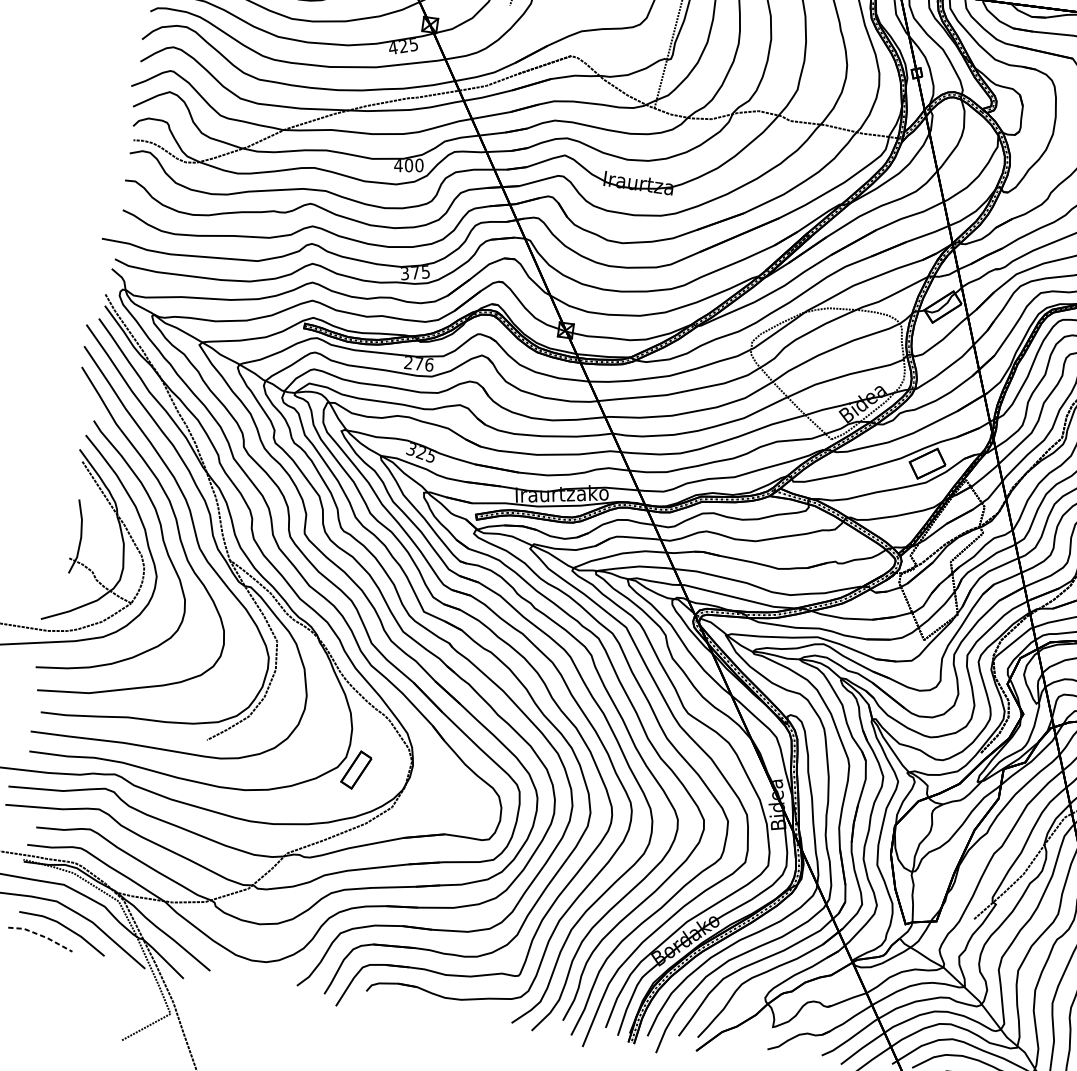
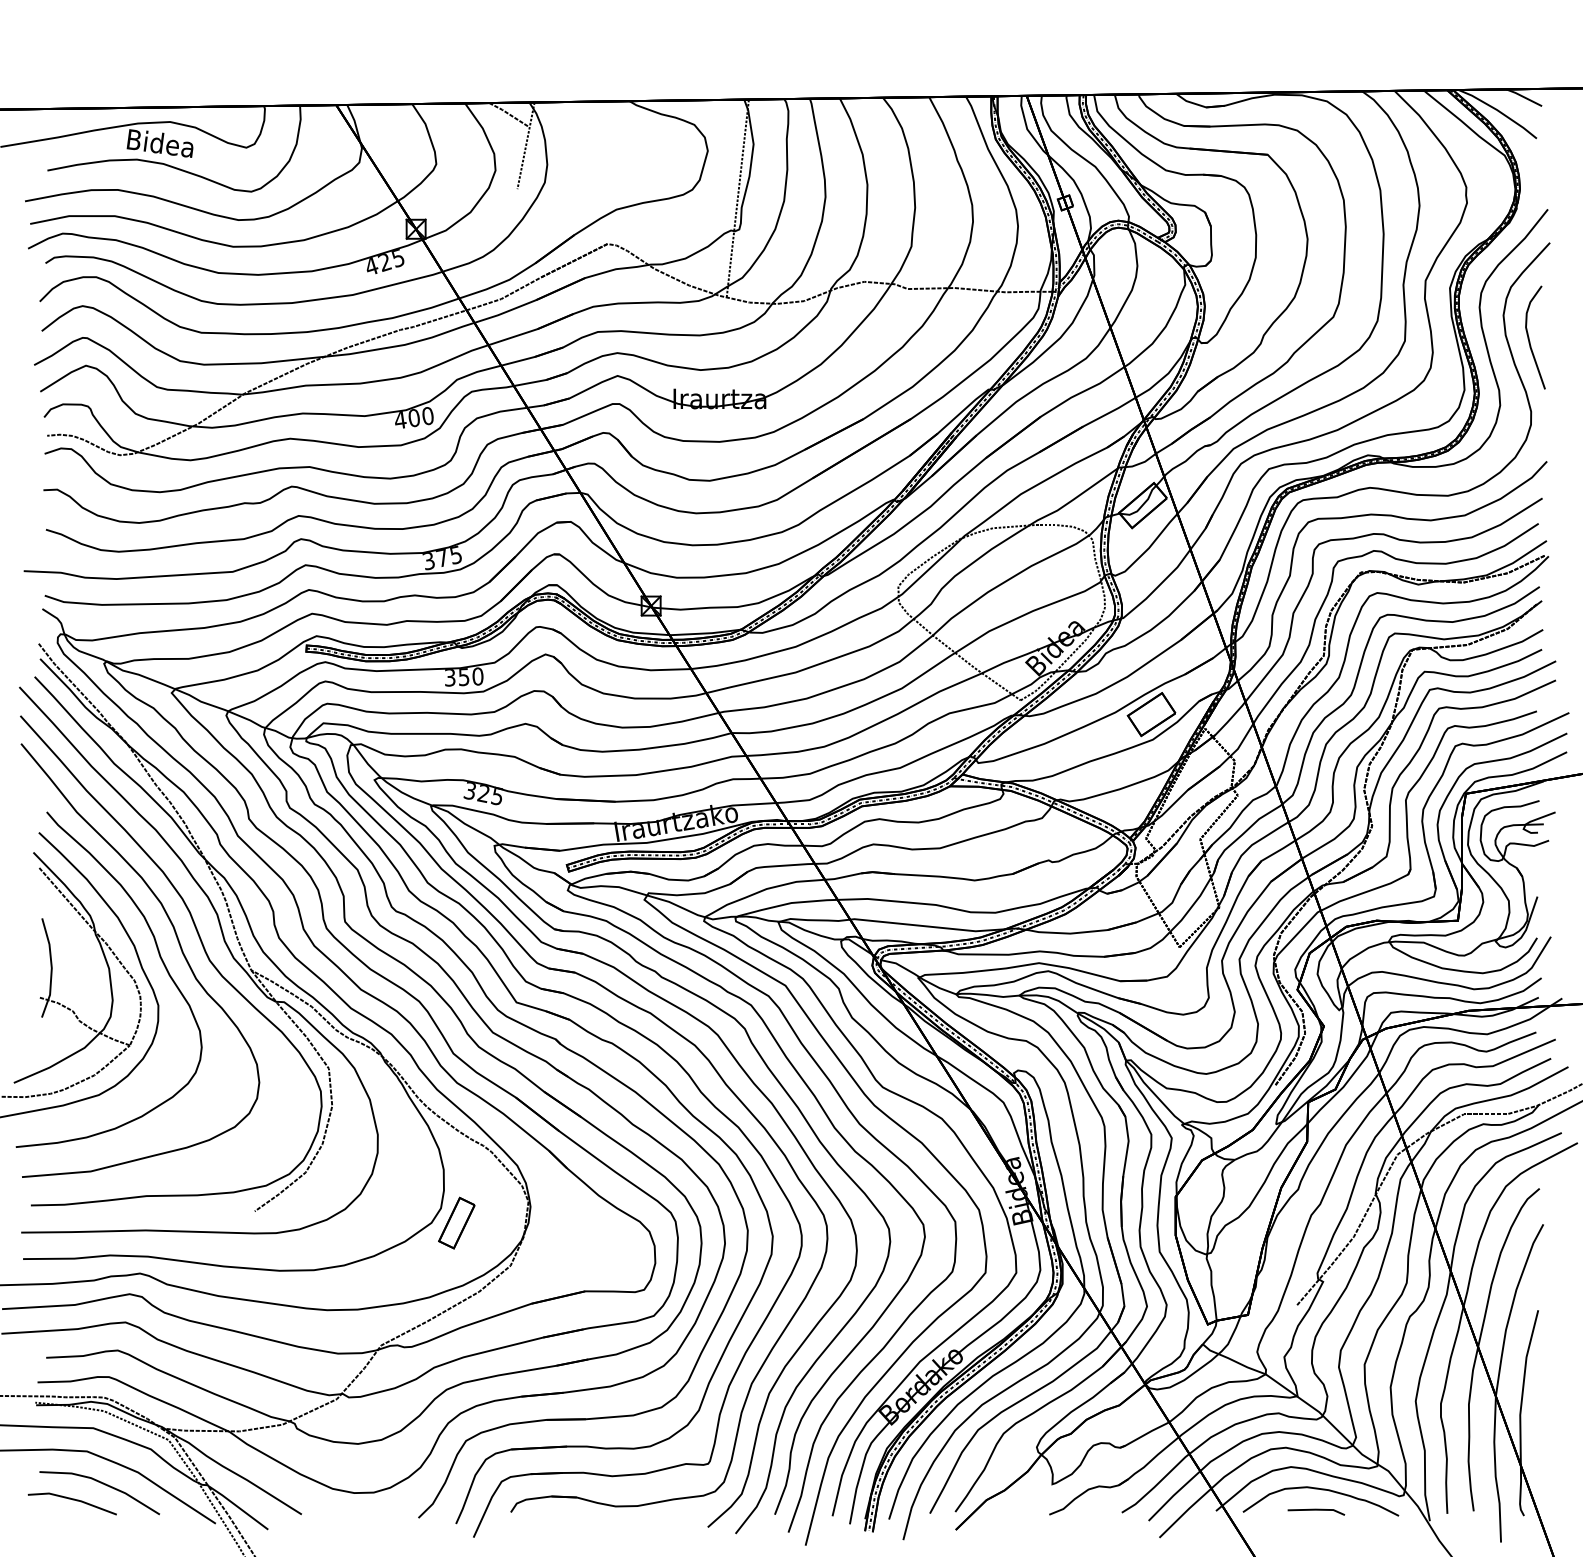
text: (418, 363) -> (463, 676), 276 -> 350
line: (41, 935) -> (73, 1499), dashed -> solid

